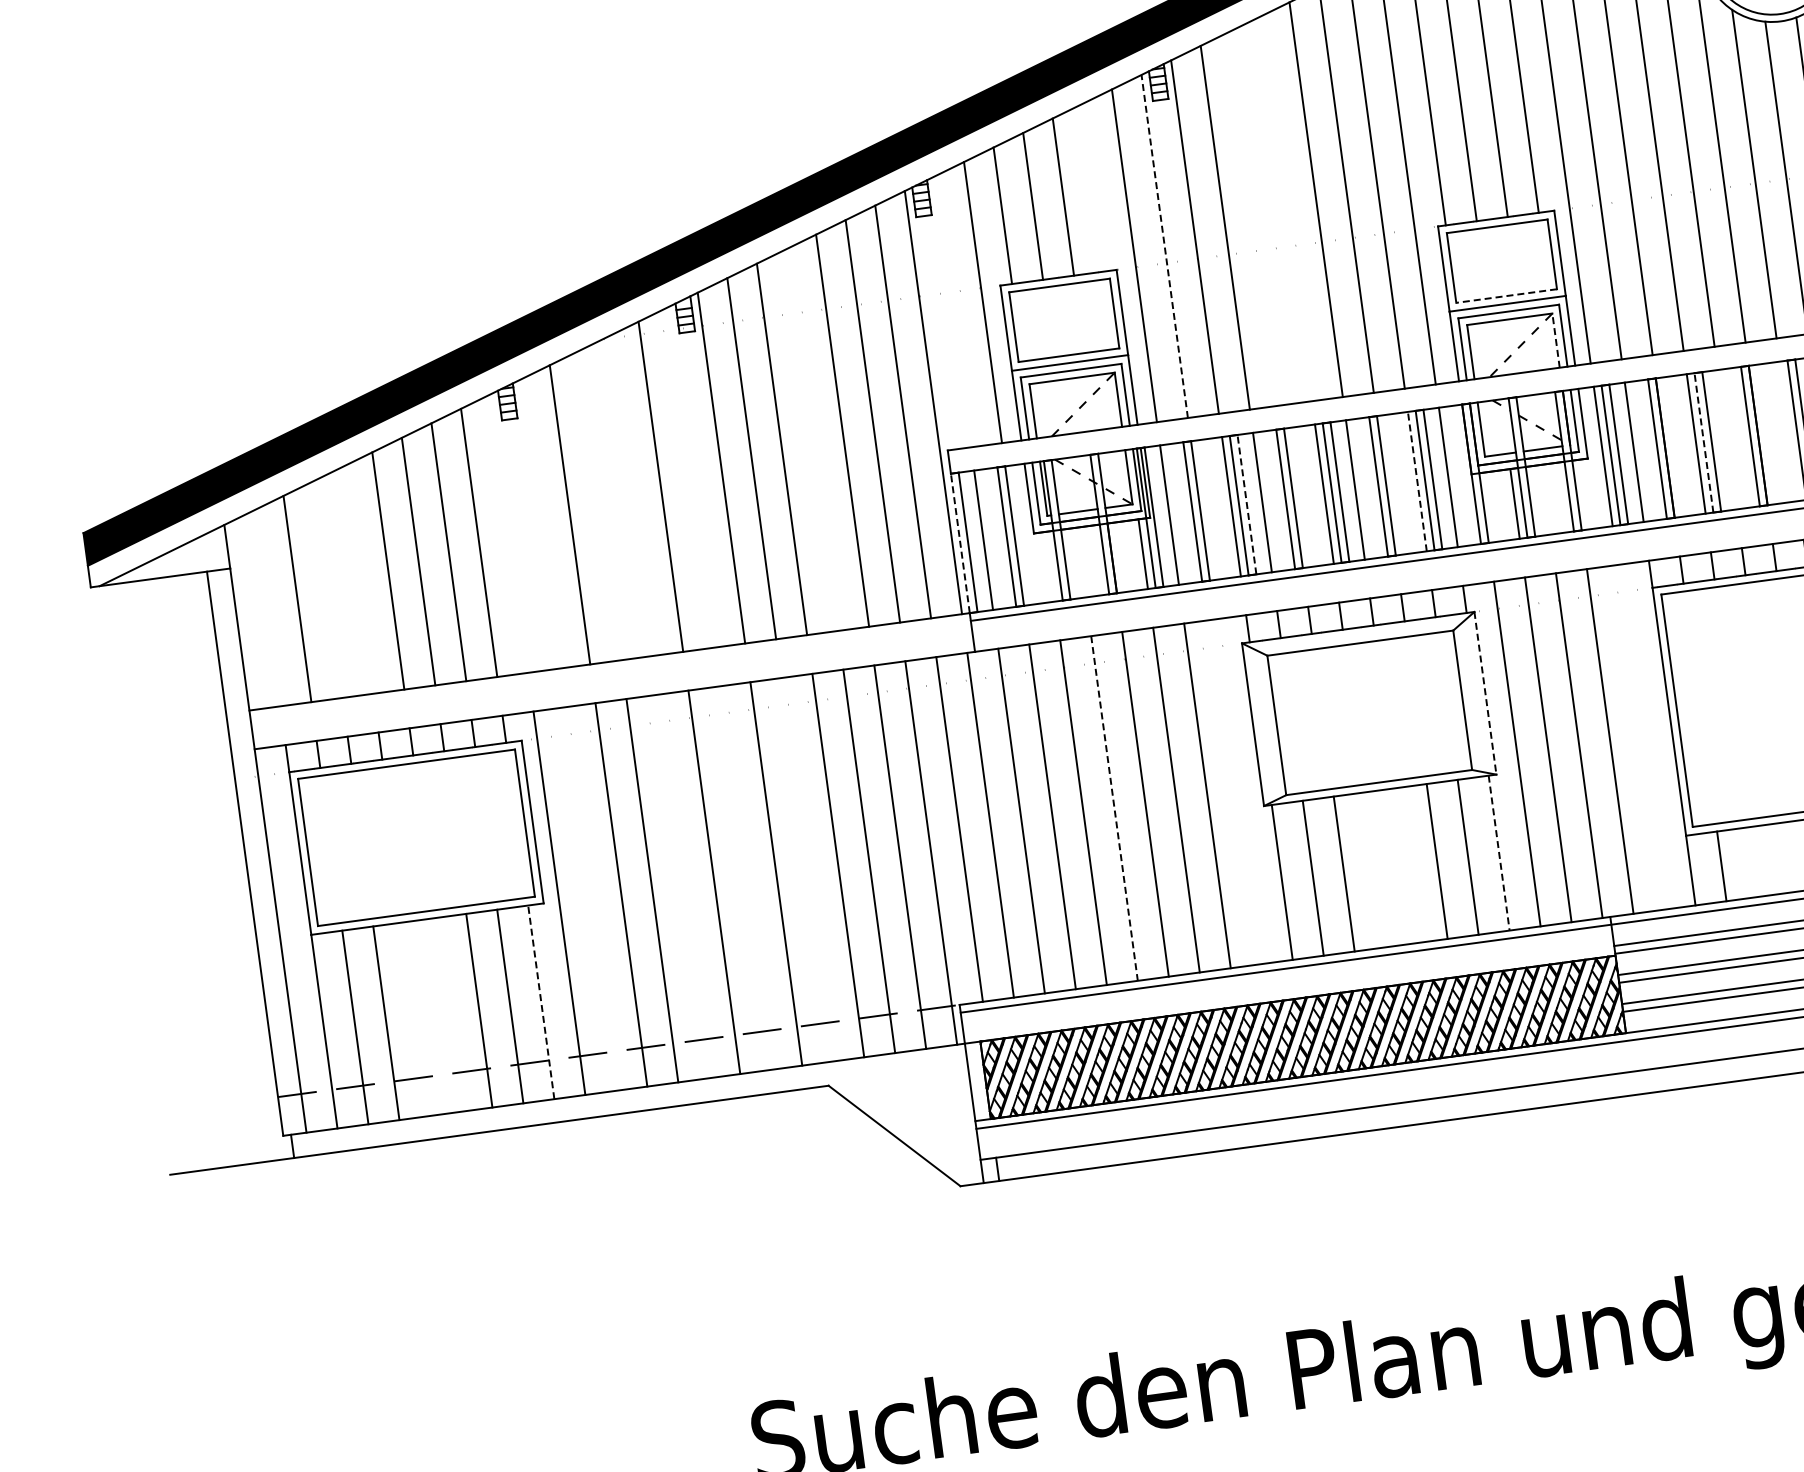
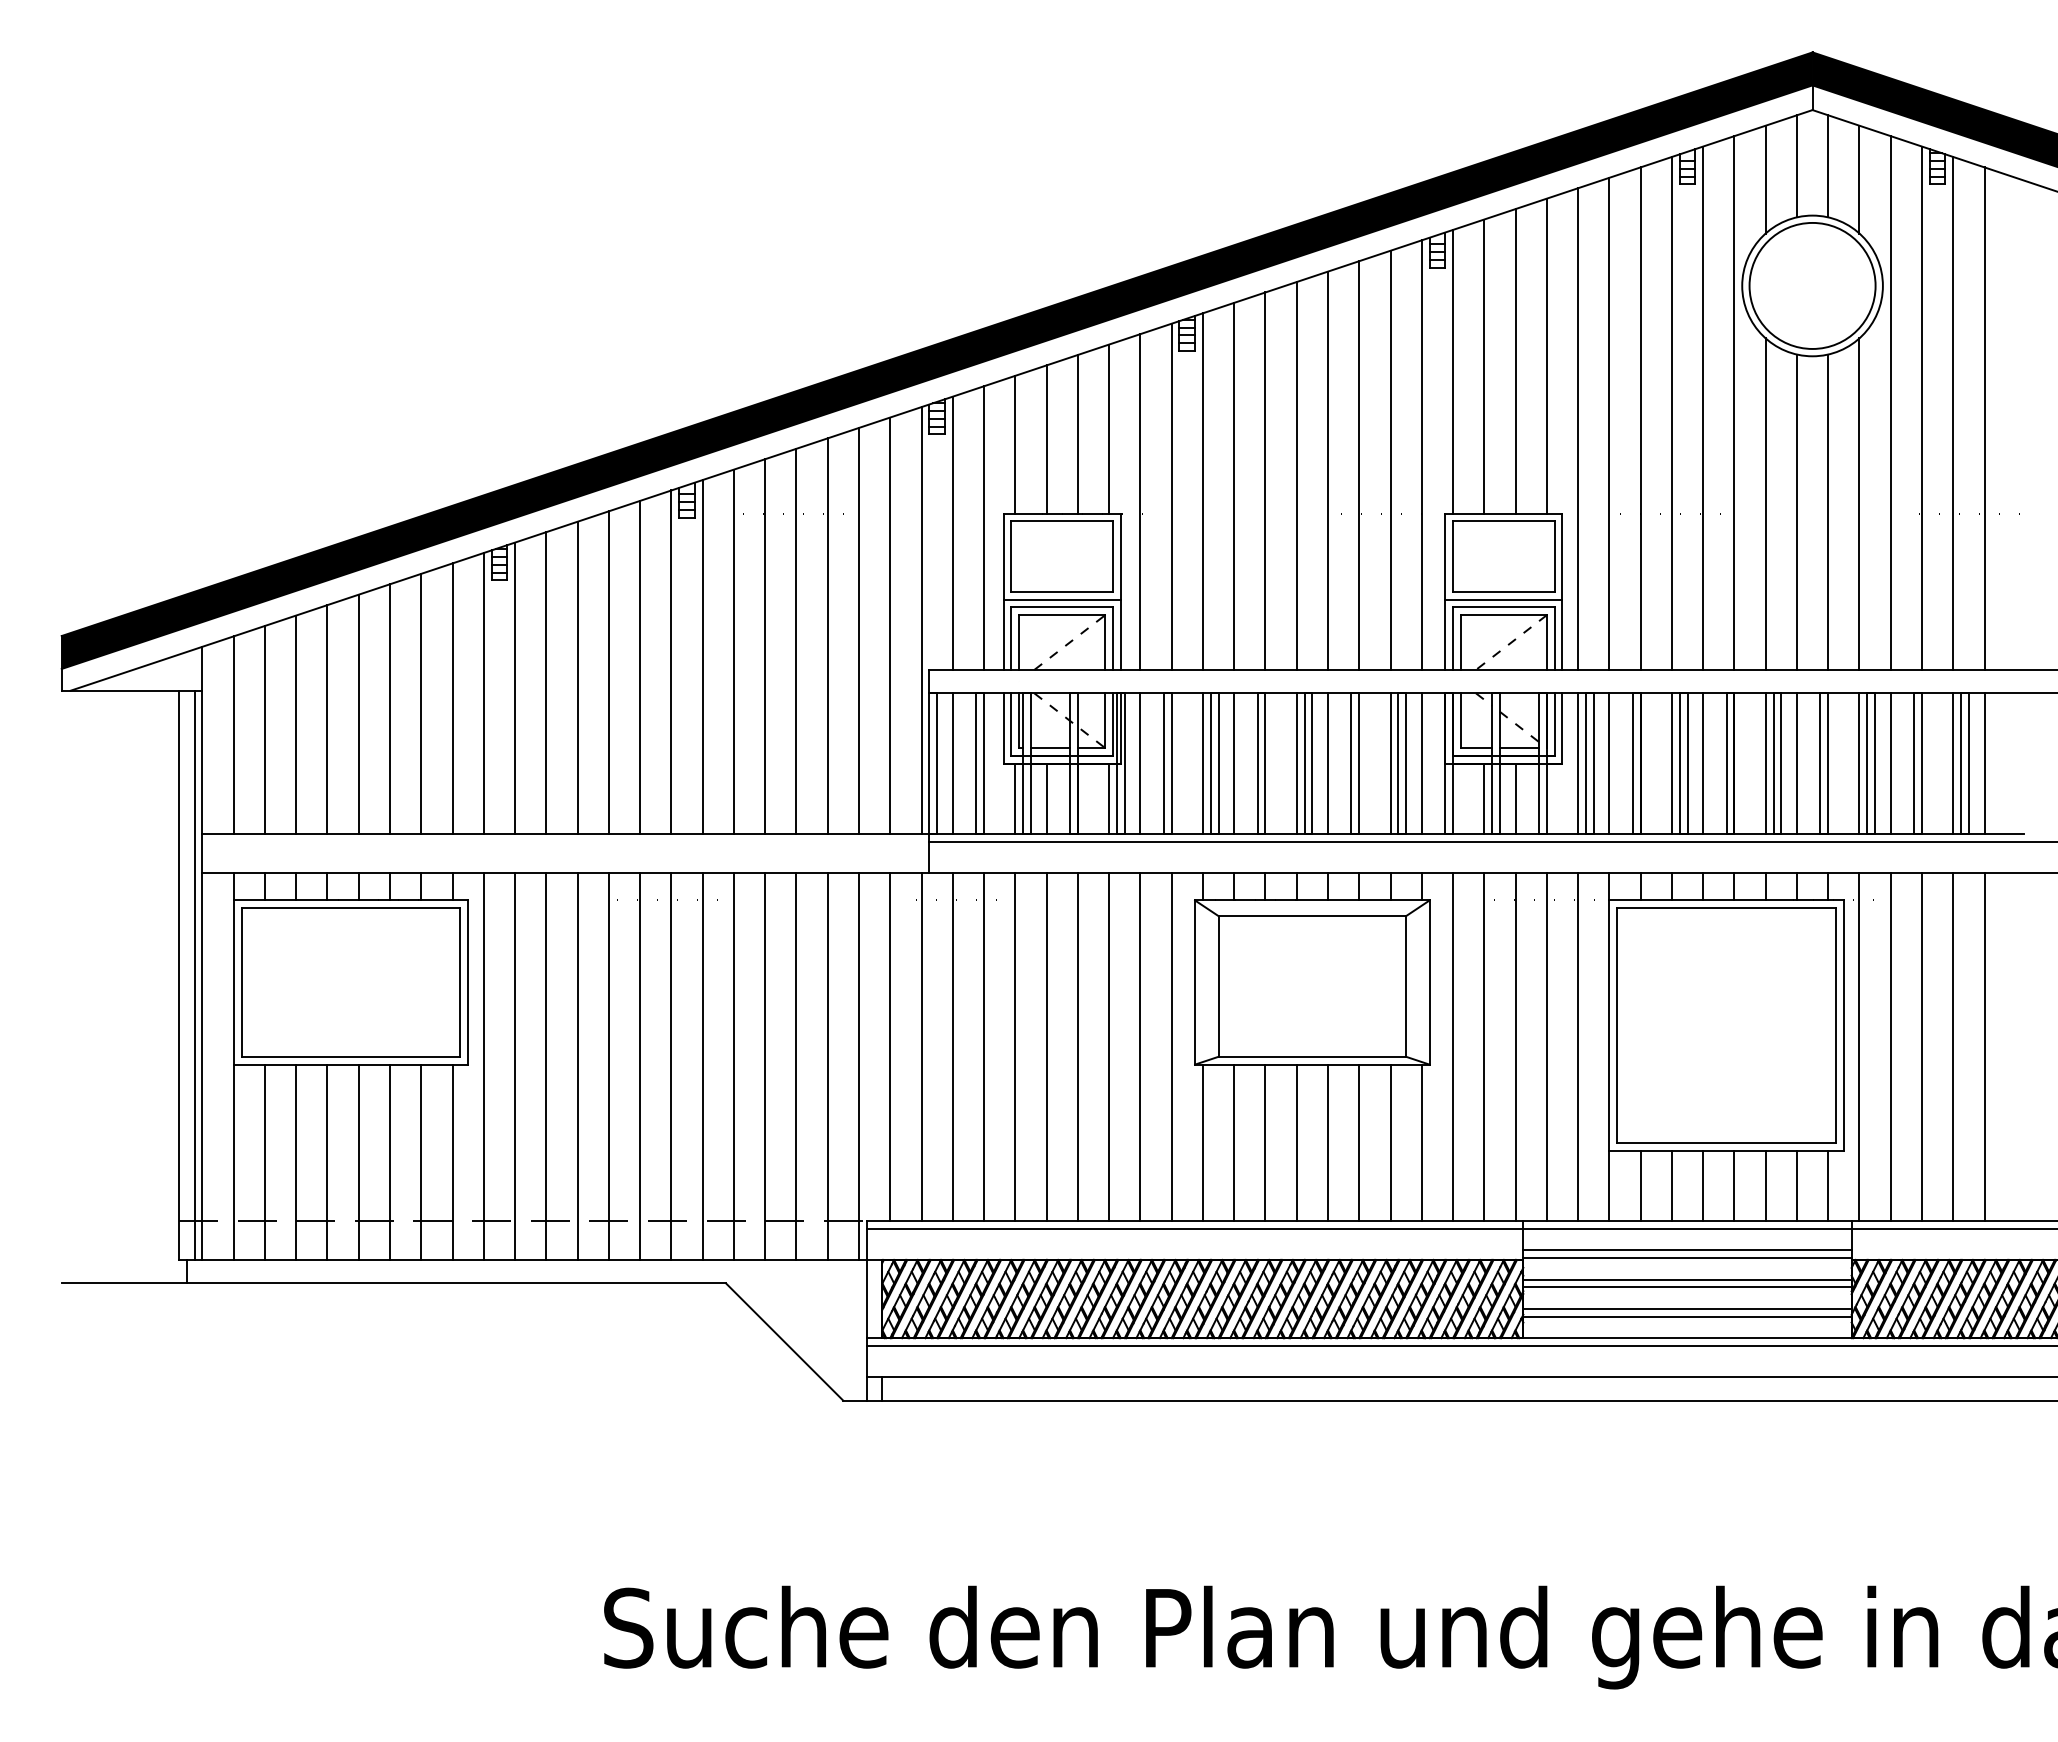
line: (1093, 187) -> (1109, 428), added
line: (1285, 208) -> (1296, 475), added
line: (1255, 217) -> (1265, 480), added
line: (1164, 246) -> (1171, 496), dashed -> solid
line: (1506, 295) -> (1503, 591), dashed -> solid
line: (952, 311) -> (952, 532), added
line: (1555, 340) -> (1546, 642), dashed -> solid
line: (1788, 431) -> (1765, 763), added
line: (1727, 439) -> (1703, 763), added
line: (812, 440) -> (796, 641), added
line: (1703, 442) -> (1679, 763), dashed -> solid
line: (691, 477) -> (671, 662), added
line: (1417, 481) -> (1390, 763), dashed -> solid
line: (630, 496) -> (608, 672), added
line: (1545, 499) -> (1515, 798), added
line: (1246, 504) -> (1218, 763), dashed -> solid
line: (600, 505) -> (577, 677), added
line: (540, 524) -> (515, 688), added
line: (509, 533) -> (483, 693), added
line: (960, 543) -> (929, 763), dashed -> solid
line: (1081, 562) -> (1046, 798), added
line: (1050, 566) -> (1015, 798), added
line: (358, 580) -> (327, 719), added
line: (327, 589) -> (296, 724), added
line: (267, 608) -> (233, 735), added
line: (1485, 694) -> (1429, 983), dashed -> solid
line: (1641, 736) -> (1578, 1046), added
line: (1238, 791) -> (1171, 1046), added
line: (1114, 808) -> (1046, 1047), dashed -> solid
line: (260, 851) -> (194, 975), added
line: (1498, 853) -> (1421, 1143), dashed -> solid
line: (1784, 857) -> (1703, 1185), added
line: (1752, 861) -> (1671, 1185), added
line: (1405, 865) -> (1327, 1142), added
line: (806, 869) -> (733, 1066), added
line: (1374, 869) -> (1296, 1142), added
line: (745, 878) -> (671, 1066), added
line: (682, 886) -> (608, 1066), added
line: (590, 898) -> (515, 1066), added
line: (541, 1002) -> (452, 1162), dashed -> solid
line: (448, 1015) -> (358, 1162), added
line: (417, 1019) -> (327, 1162), added

